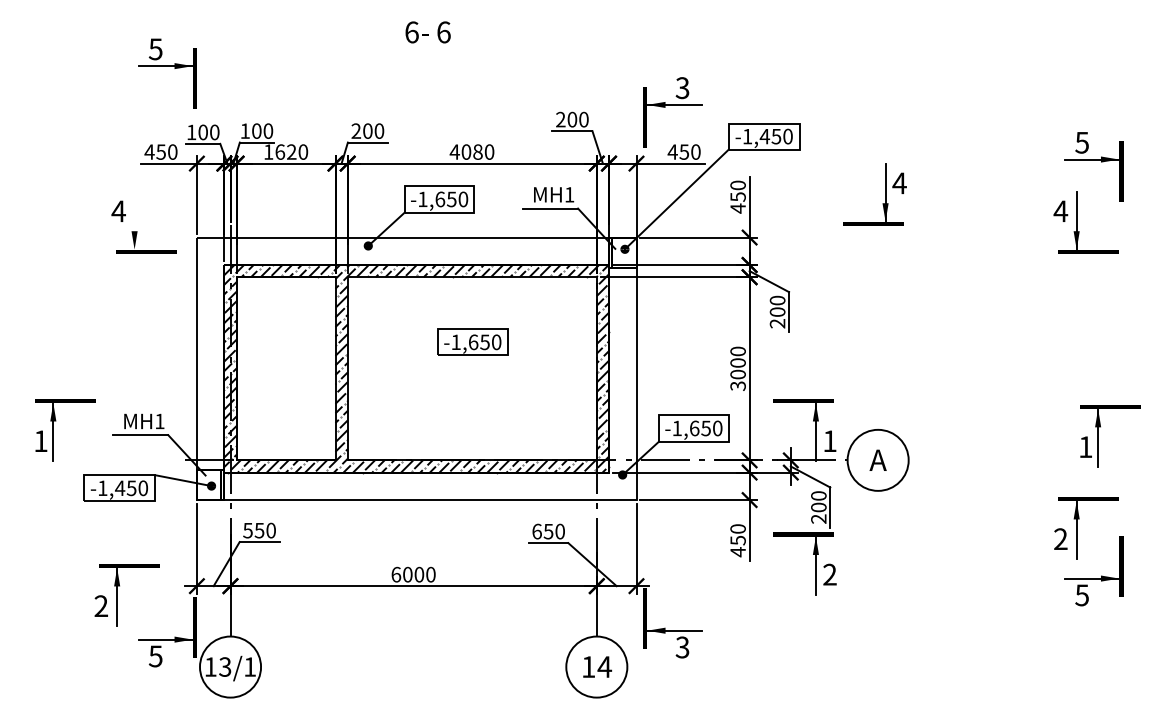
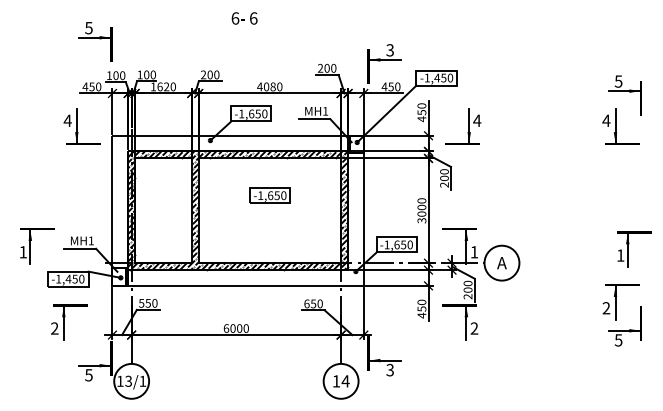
part: (875, 193) -> (463, 126), moved
line: (134, 219) -> (76, 125), added
part: (127, 595) -> (69, 322), moved

